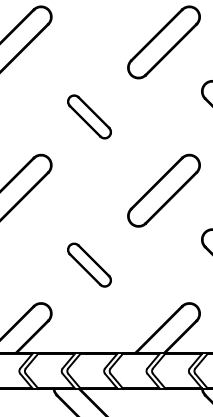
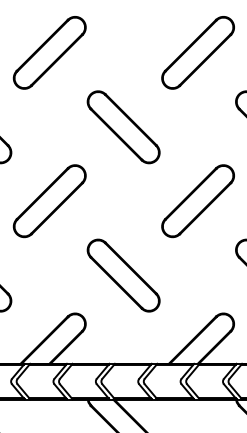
part: (89, 117) -> (123, 127), size x1.67
part: (89, 265) -> (123, 275), size x1.67

